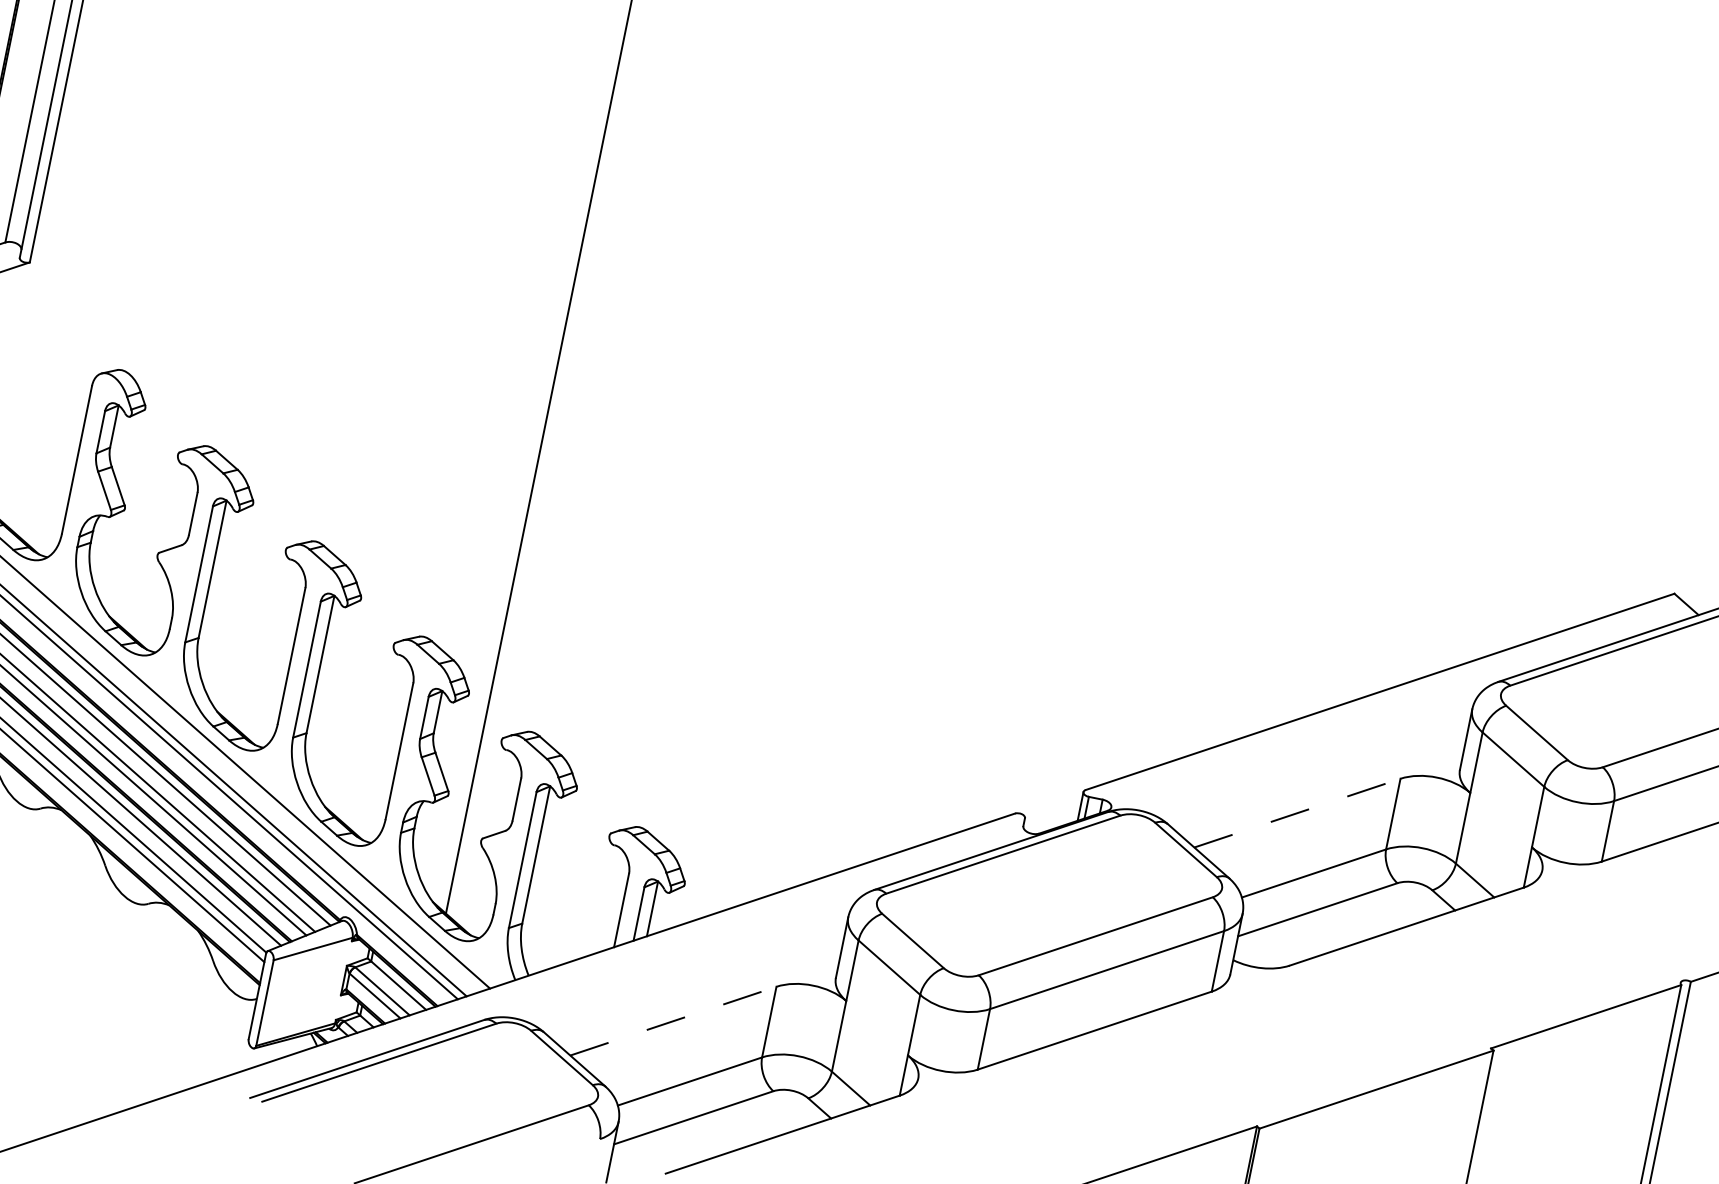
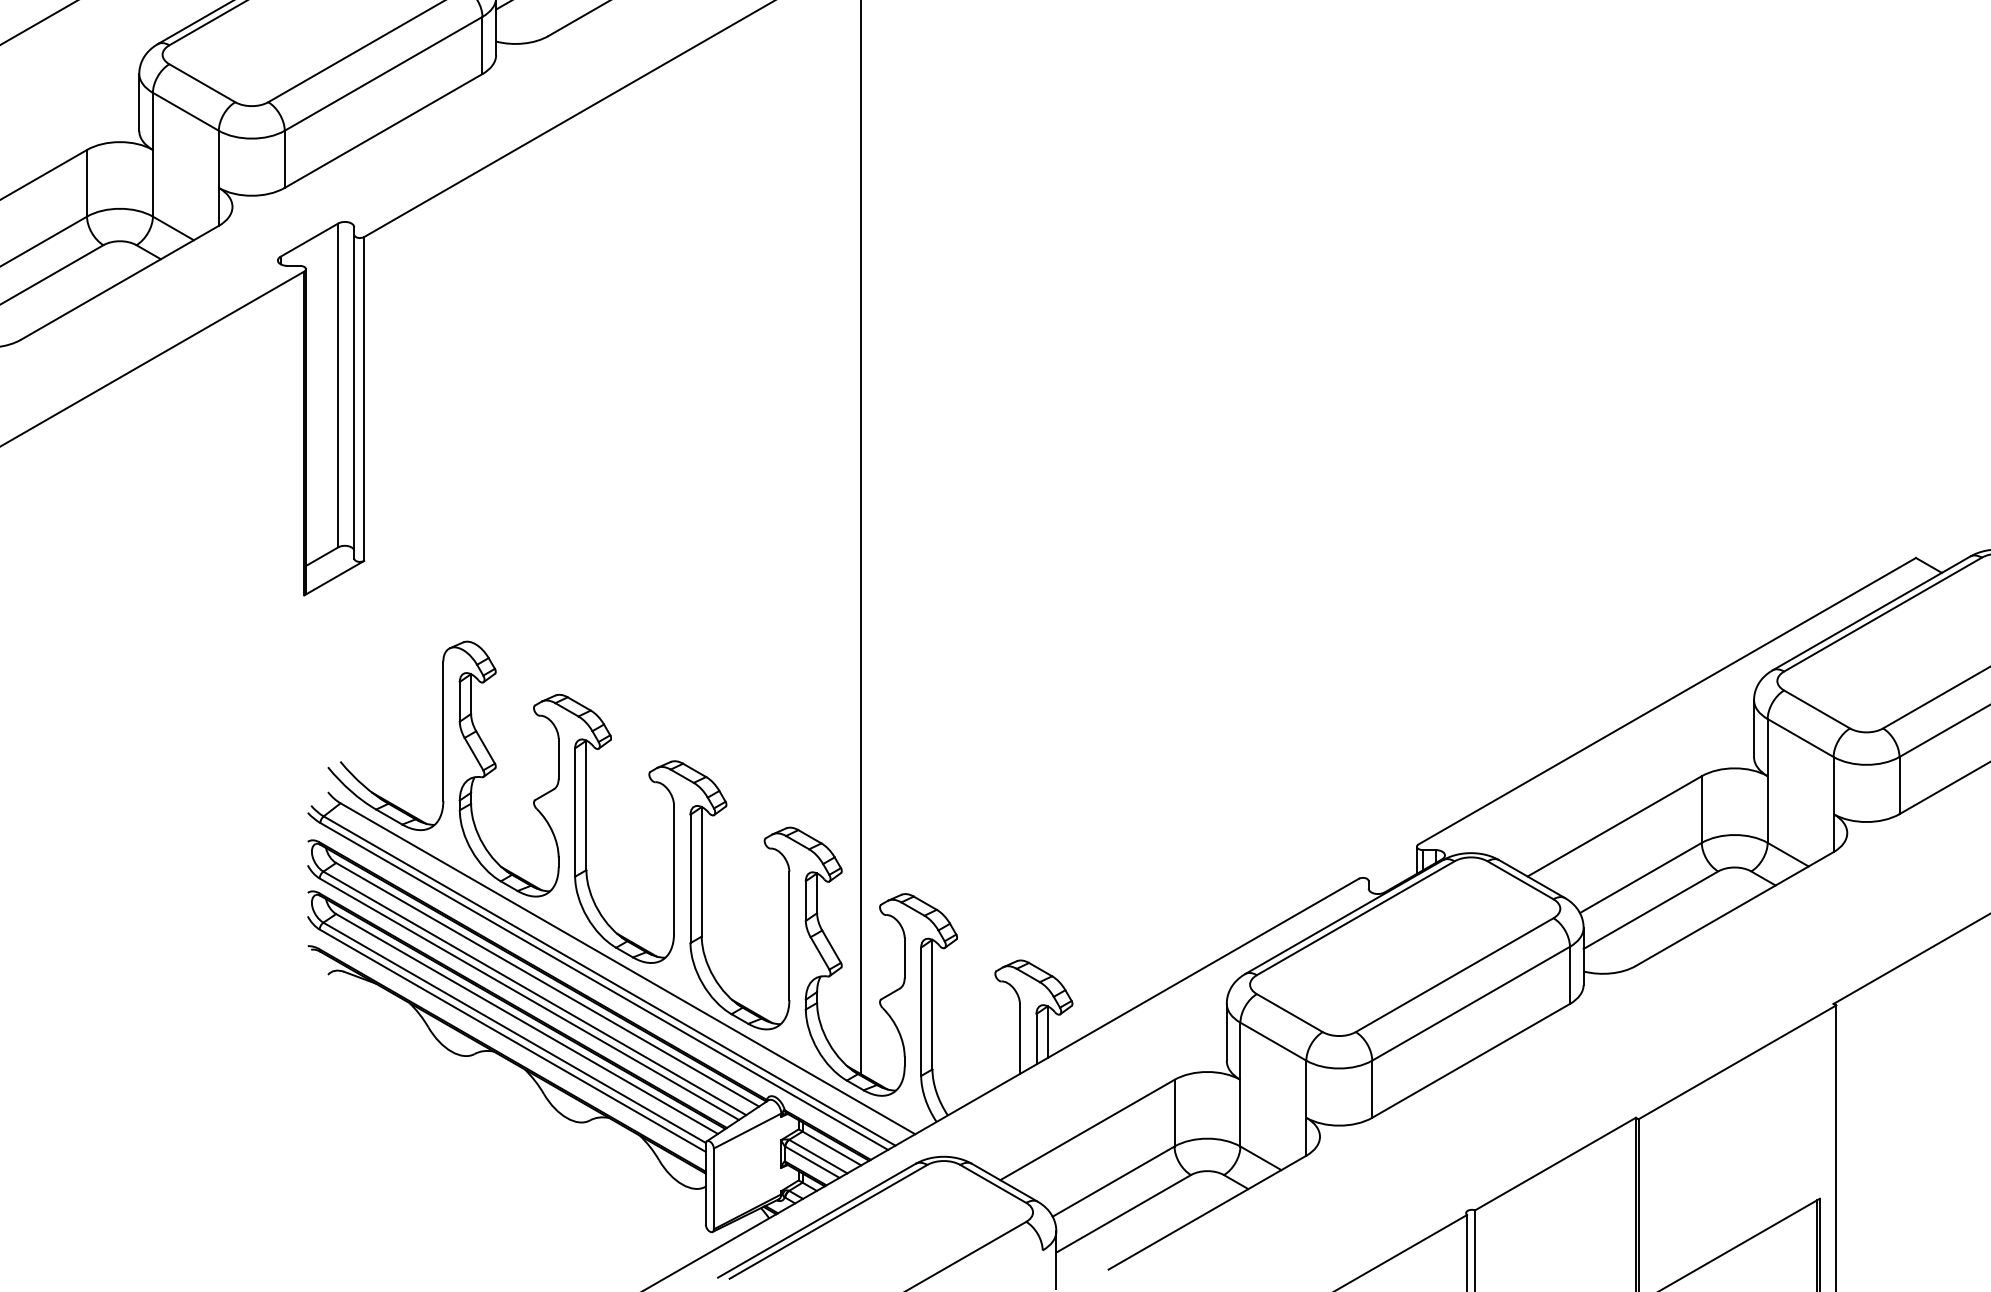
line: (1297, 813) -> (1614, 826), dashed -> solid
line: (673, 1021) -> (1087, 1130), dashed -> solid

